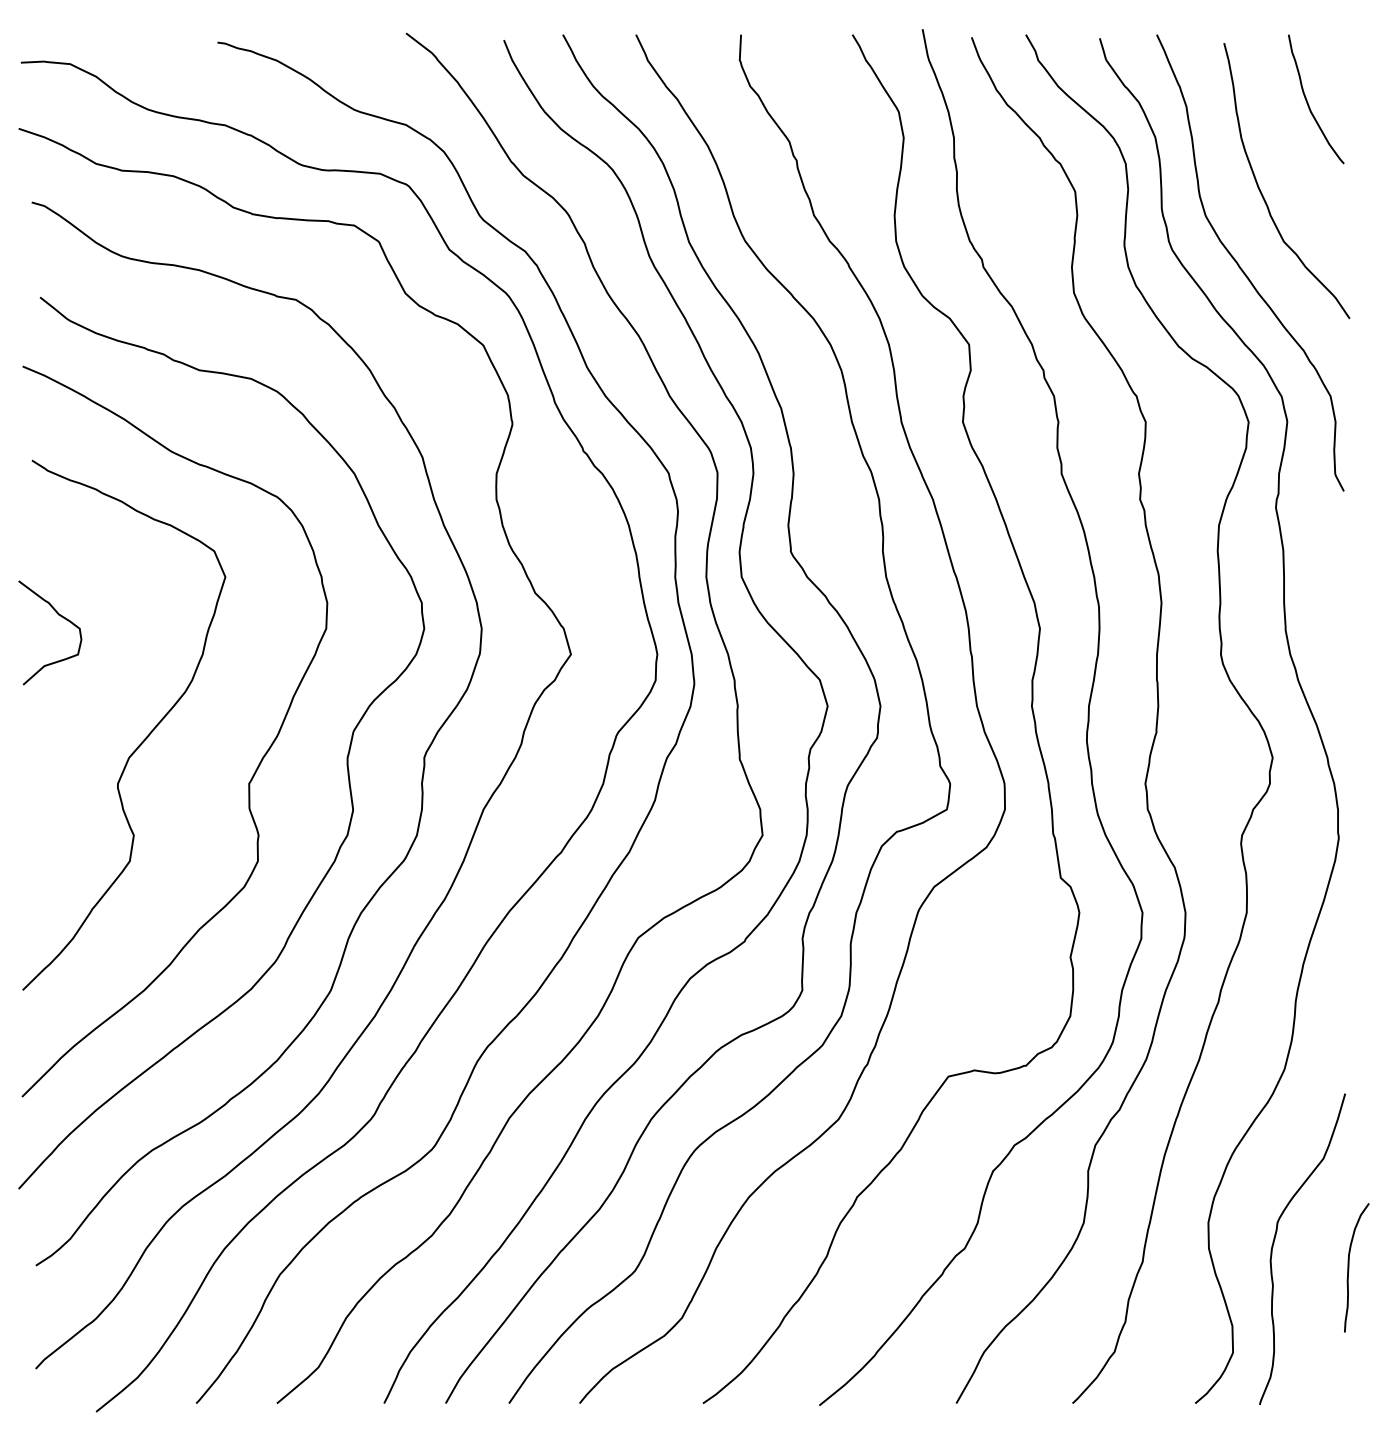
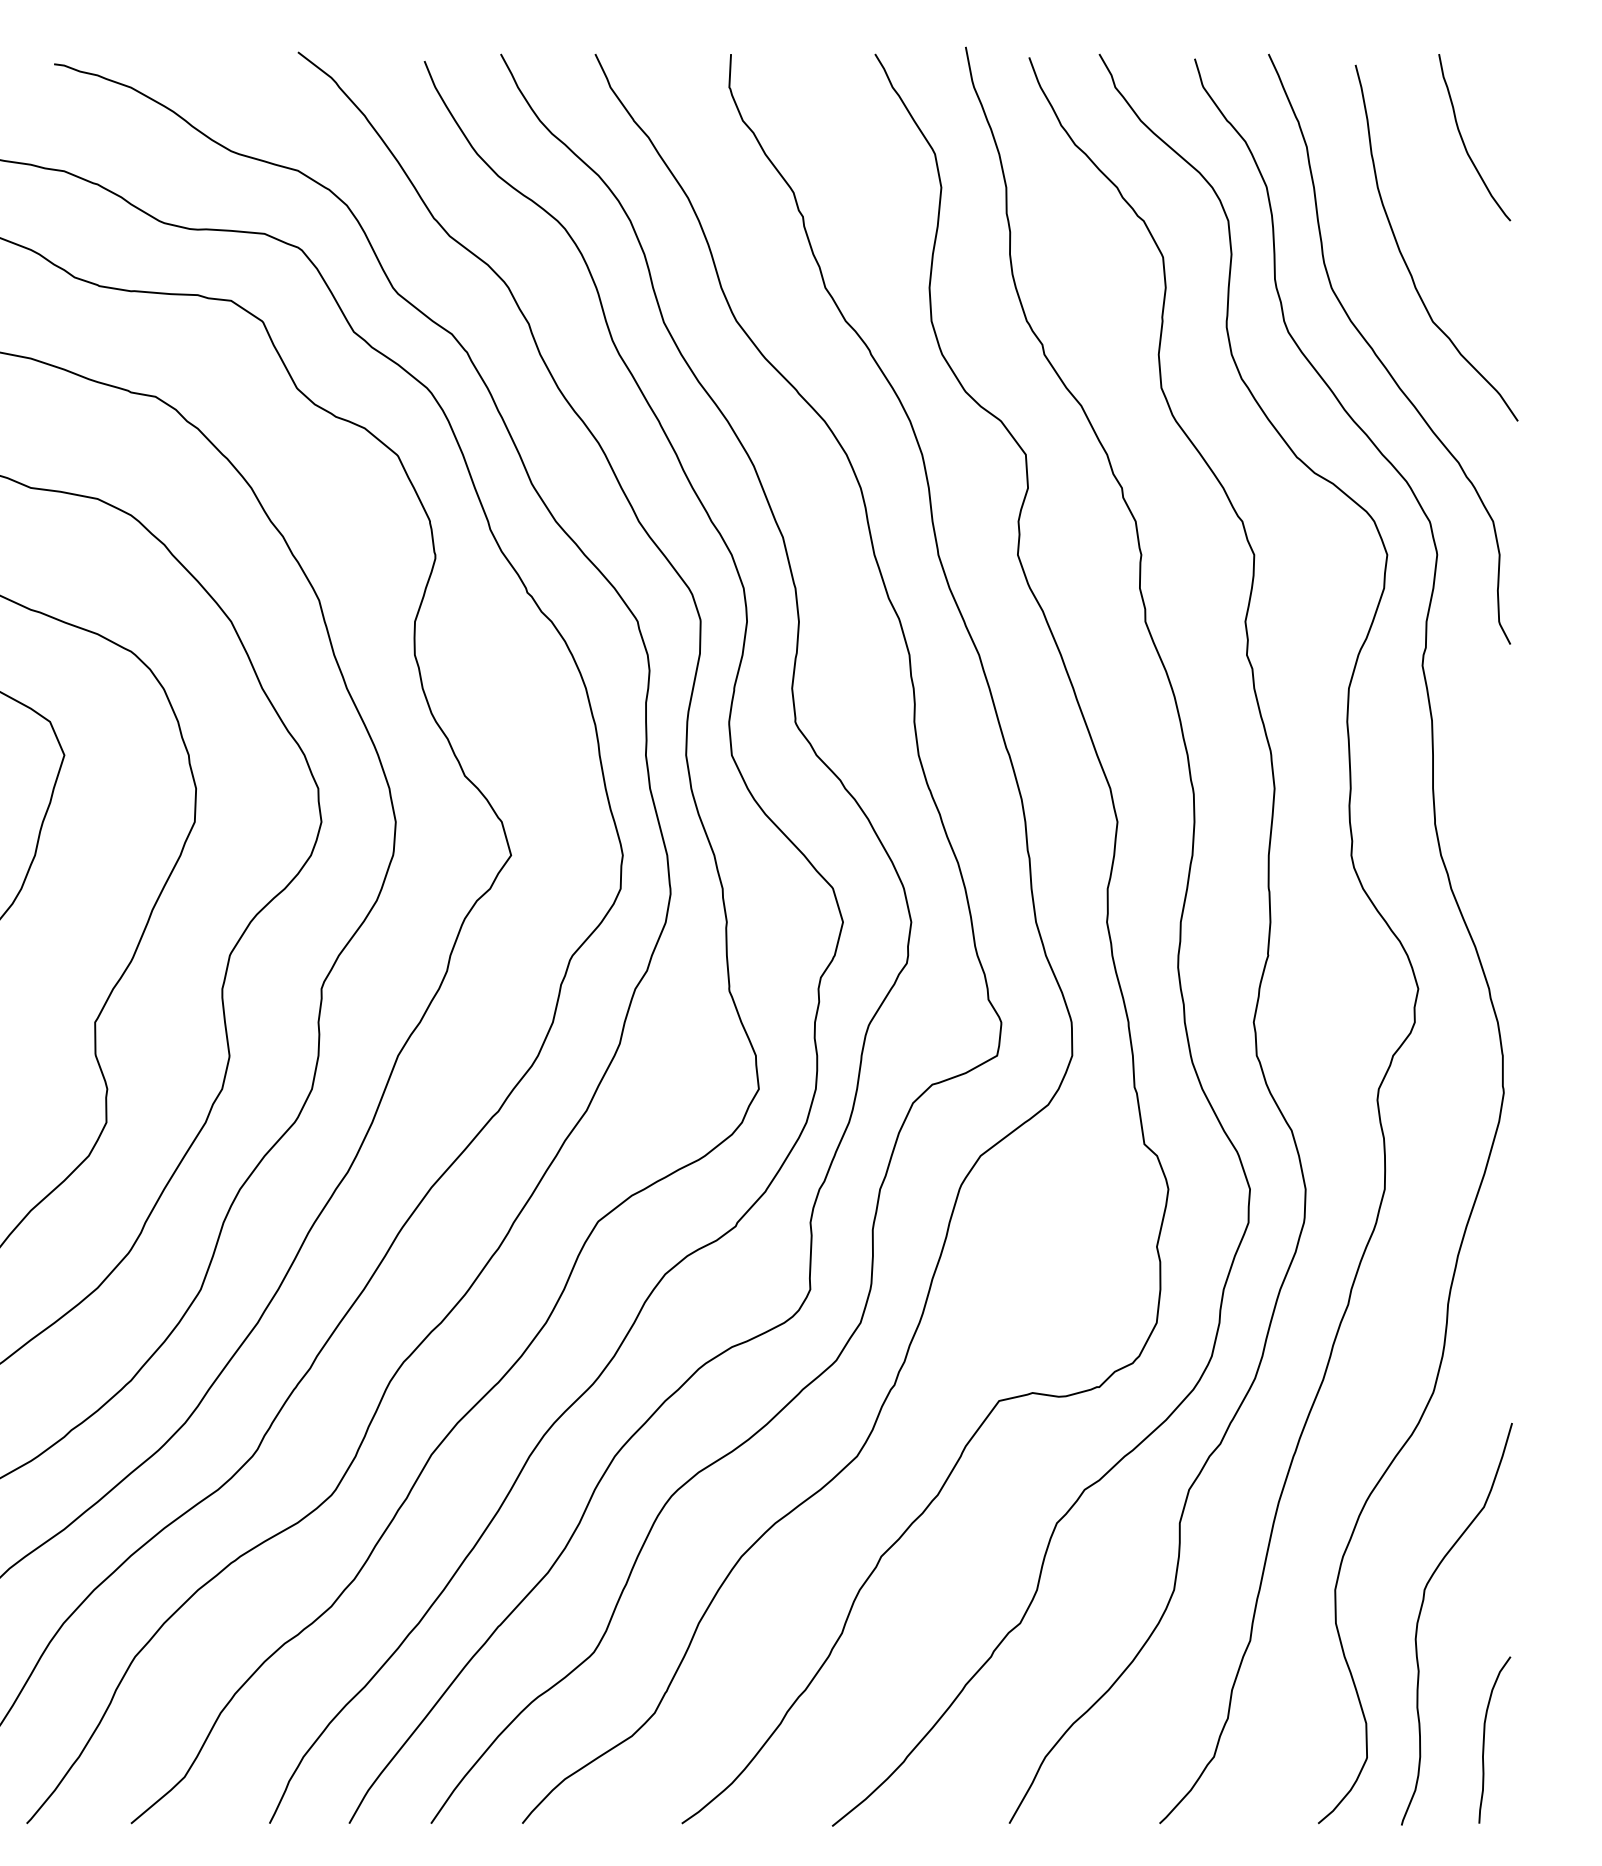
curve: (1349, 1267) -> (1485, 1739), moved

